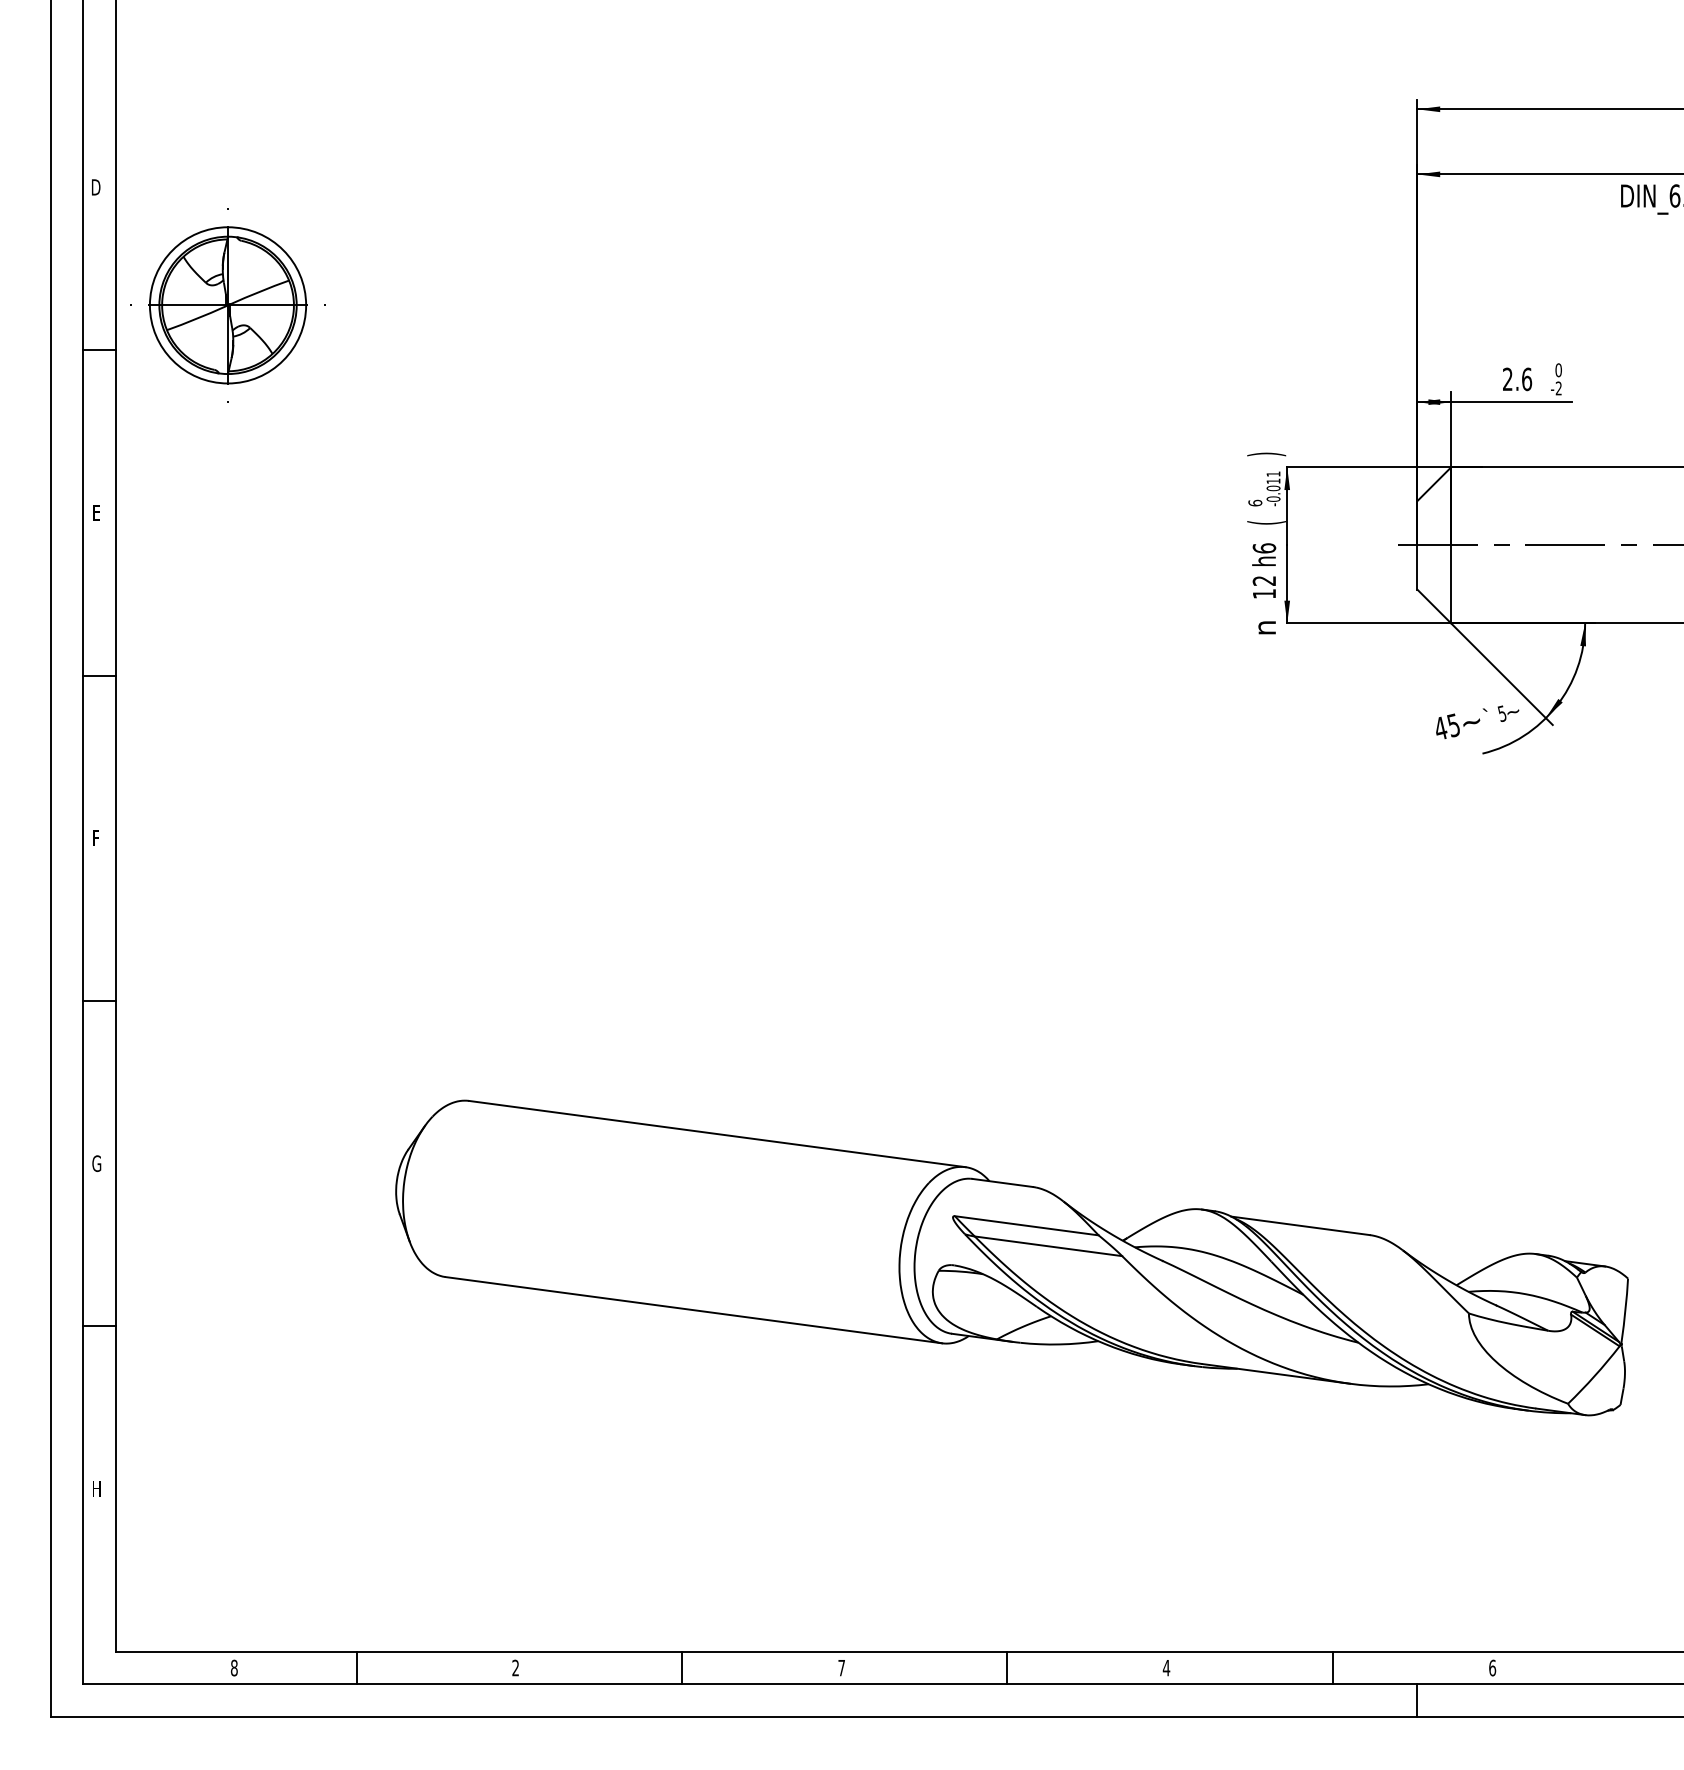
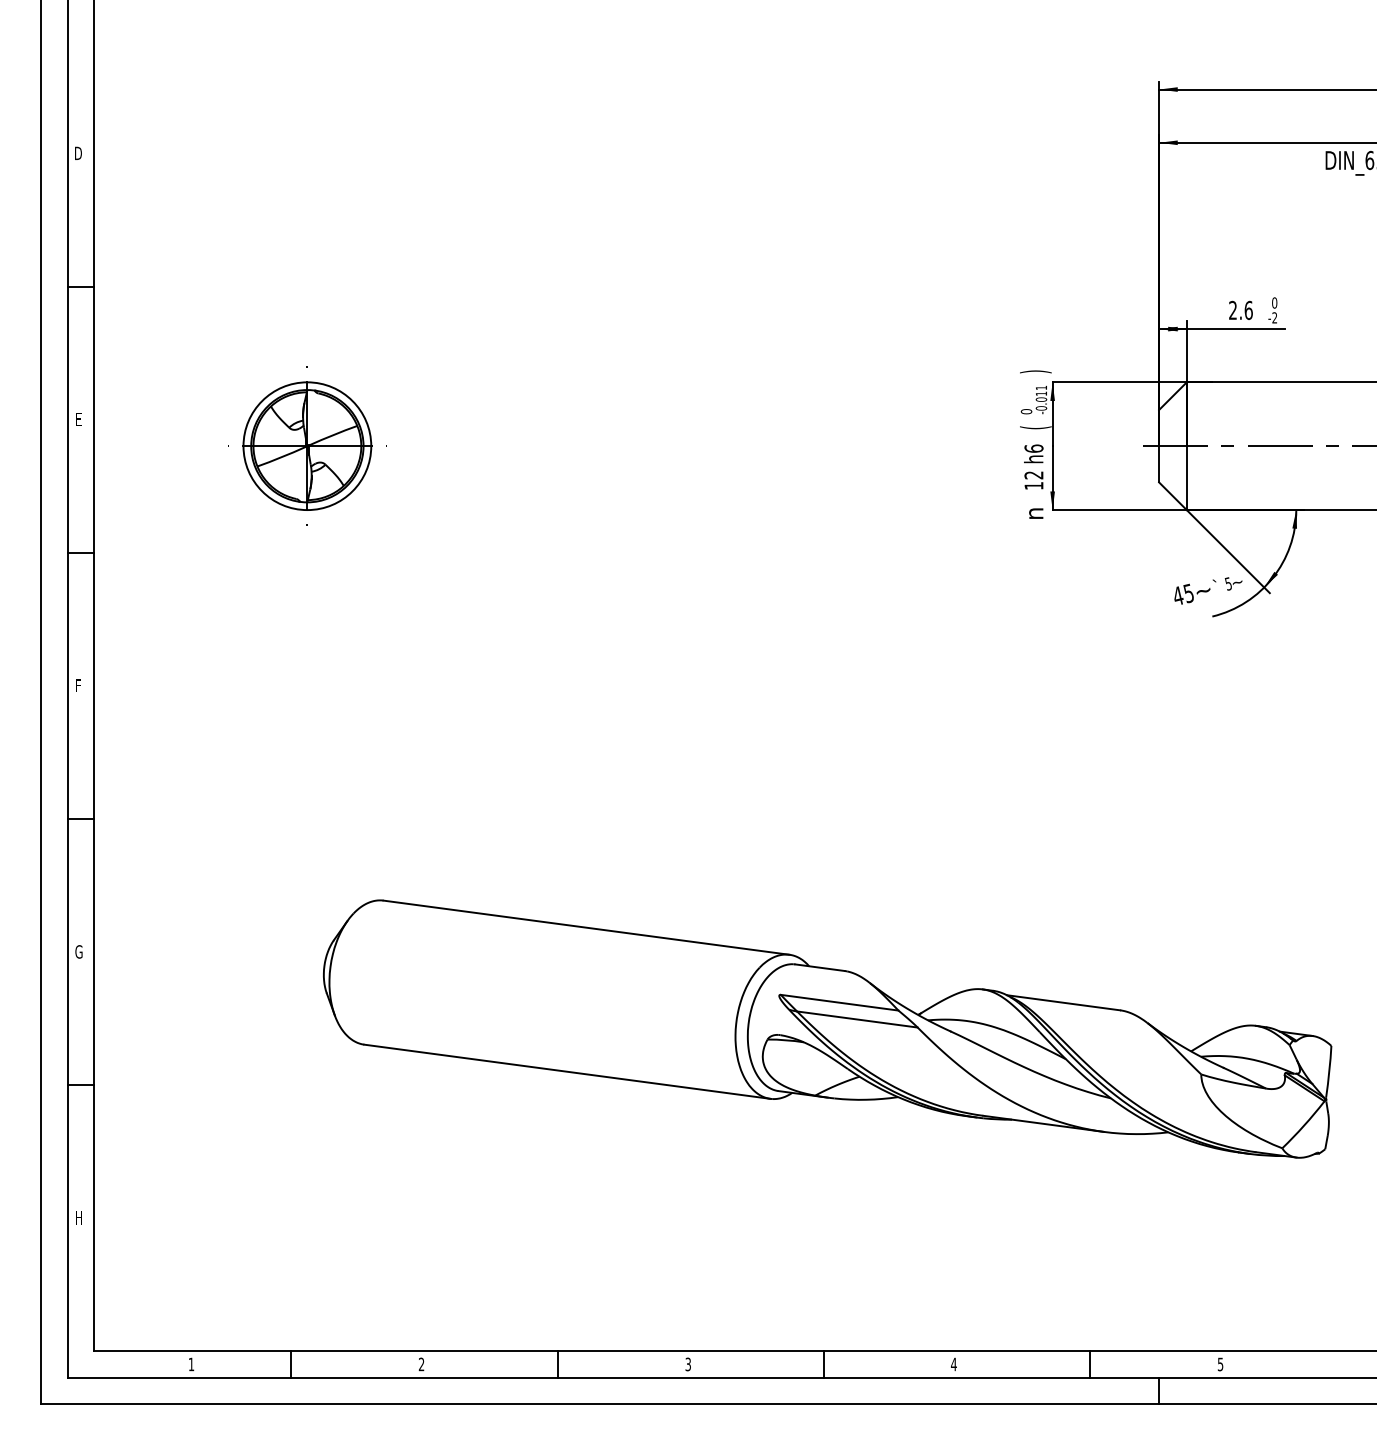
part: (227, 305) -> (306, 446), moved
text: (1254, 502) -> (1025, 411), 6 -> 0
text: (233, 1667) -> (190, 1364), 8 -> 1
text: (841, 1667) -> (688, 1364), 7 -> 3
text: (1492, 1667) -> (1220, 1364), 6 -> 5

